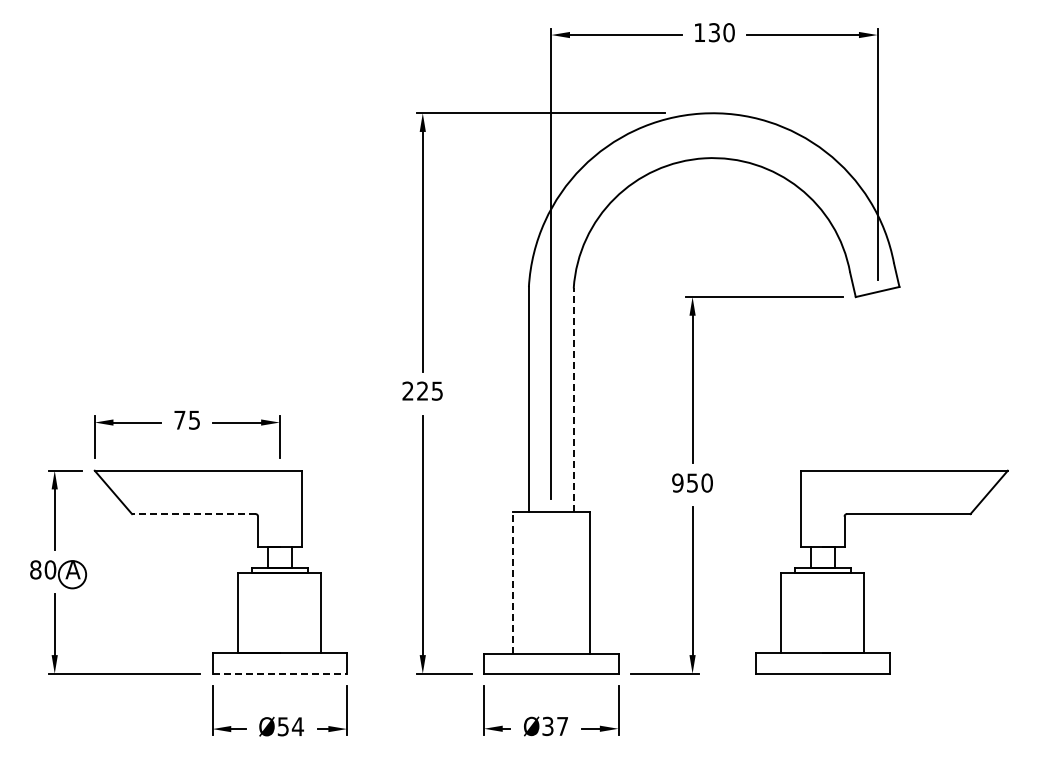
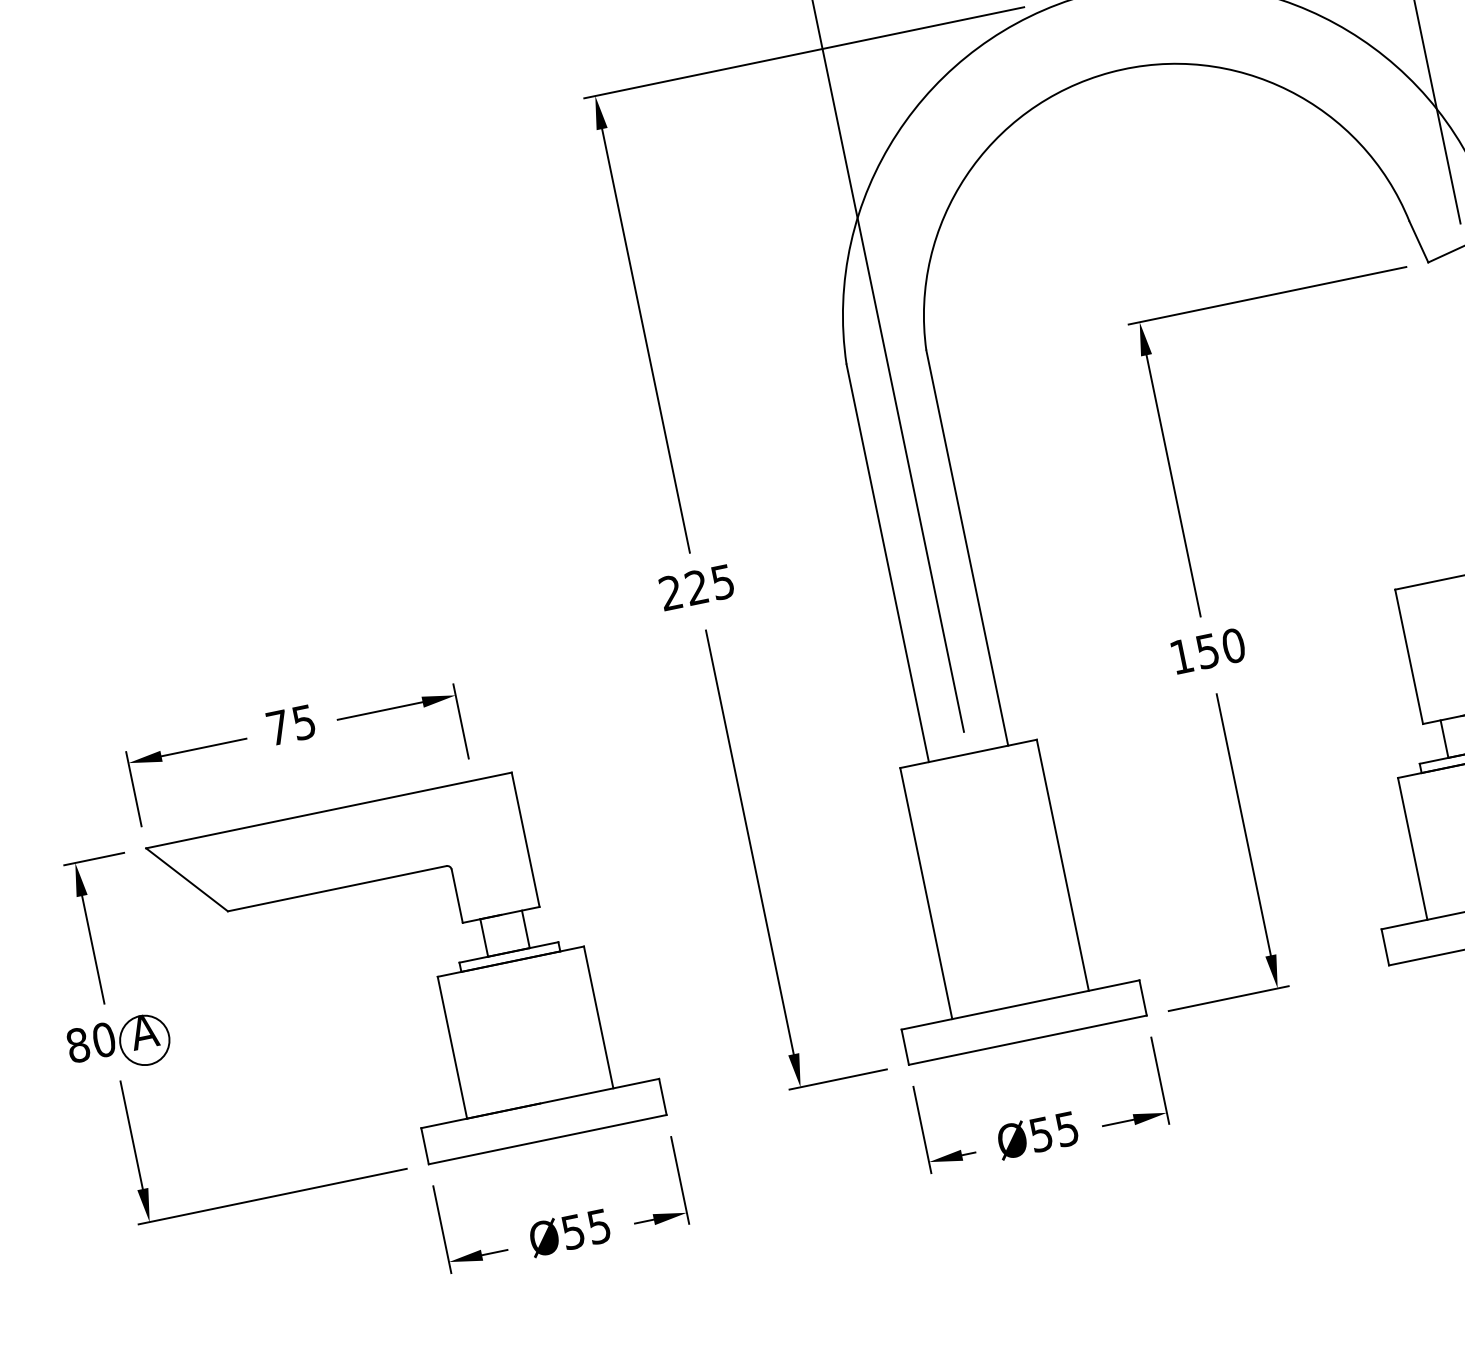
line: (573, 400) -> (967, 548), dashed -> solid
text: (677, 482) -> (1180, 655), 950 -> 150
line: (193, 514) -> (336, 889), dashed -> solid
line: (512, 582) -> (925, 893), dashed -> solid
line: (280, 673) -> (548, 1138), dashed -> solid
text: (297, 726) -> (598, 1226), Ø54 -> Ø55
text: (555, 726) -> (1054, 1131), Ø37 -> Ø55

